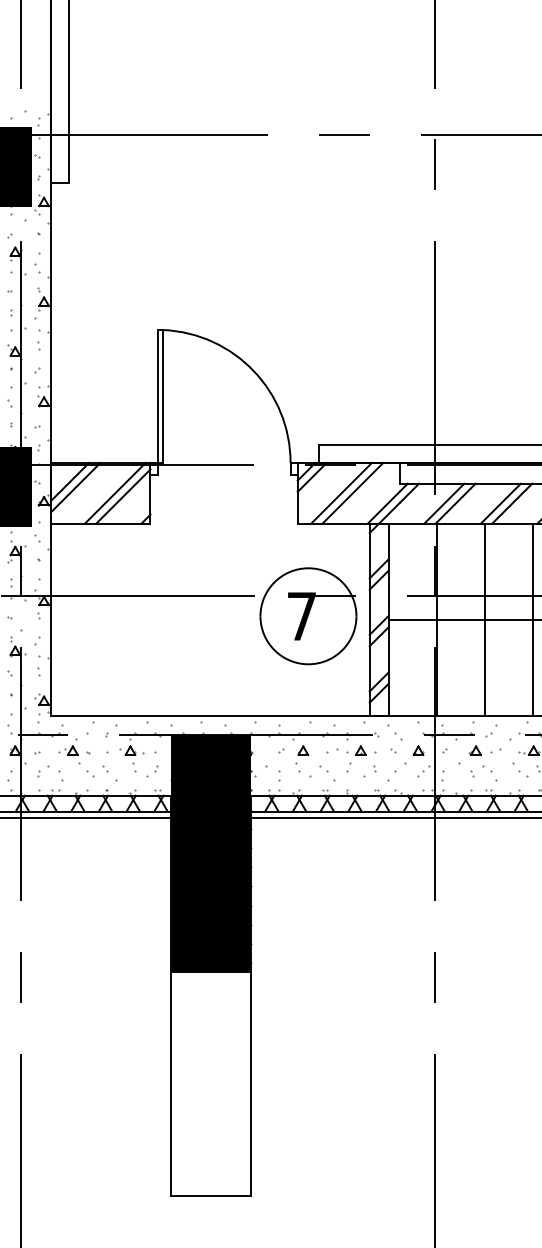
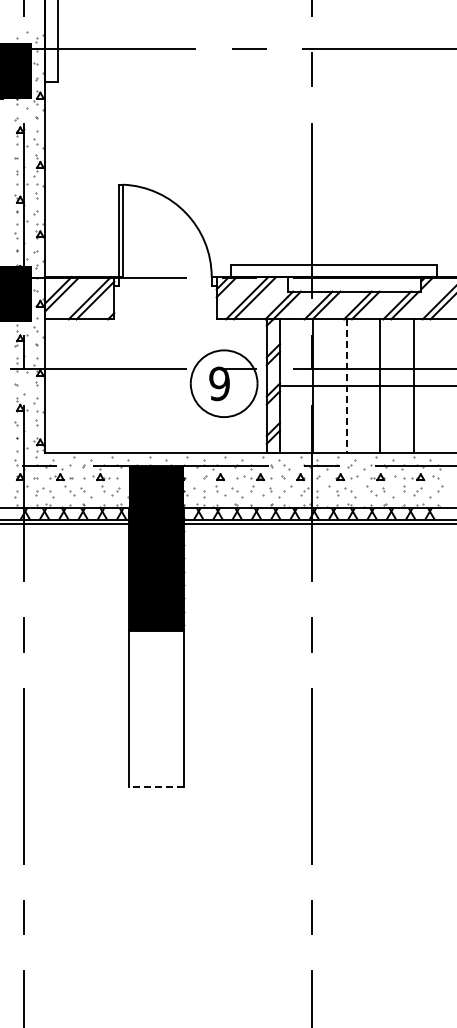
text: (301, 615) -> (219, 383), 7 -> 9
line: (484, 620) -> (346, 386), solid -> dashed
line: (211, 1195) -> (156, 786), solid -> dashed

